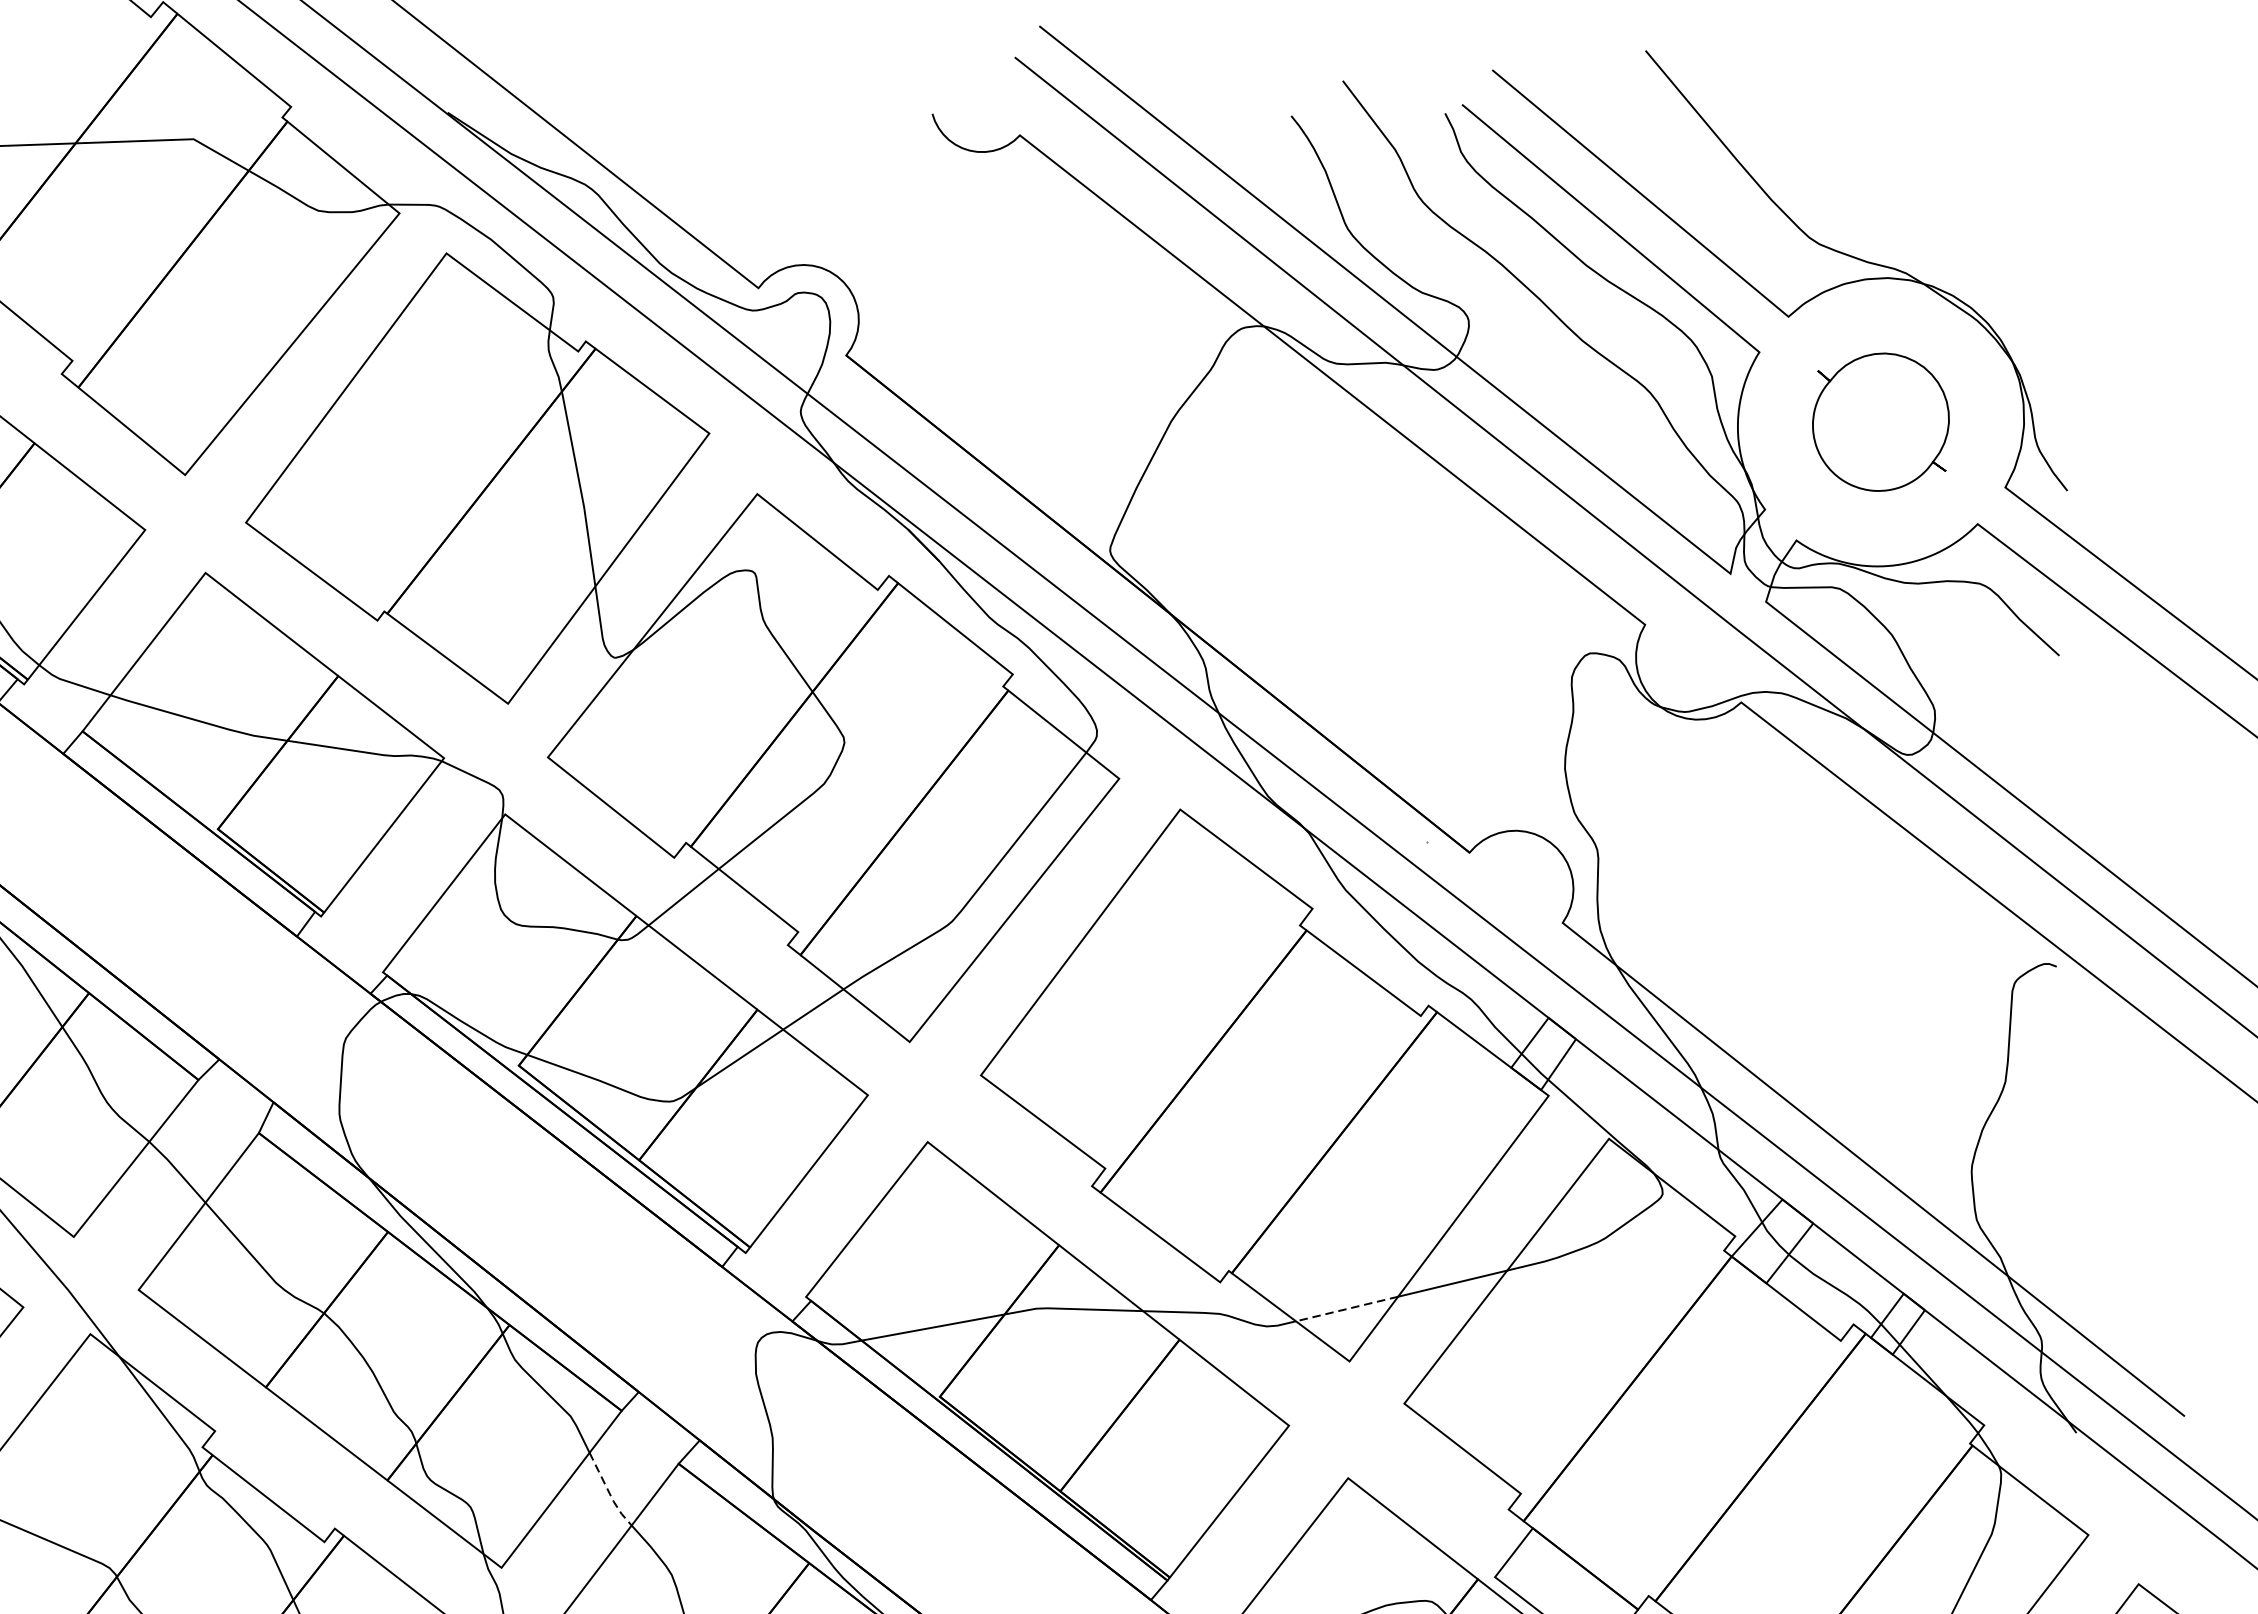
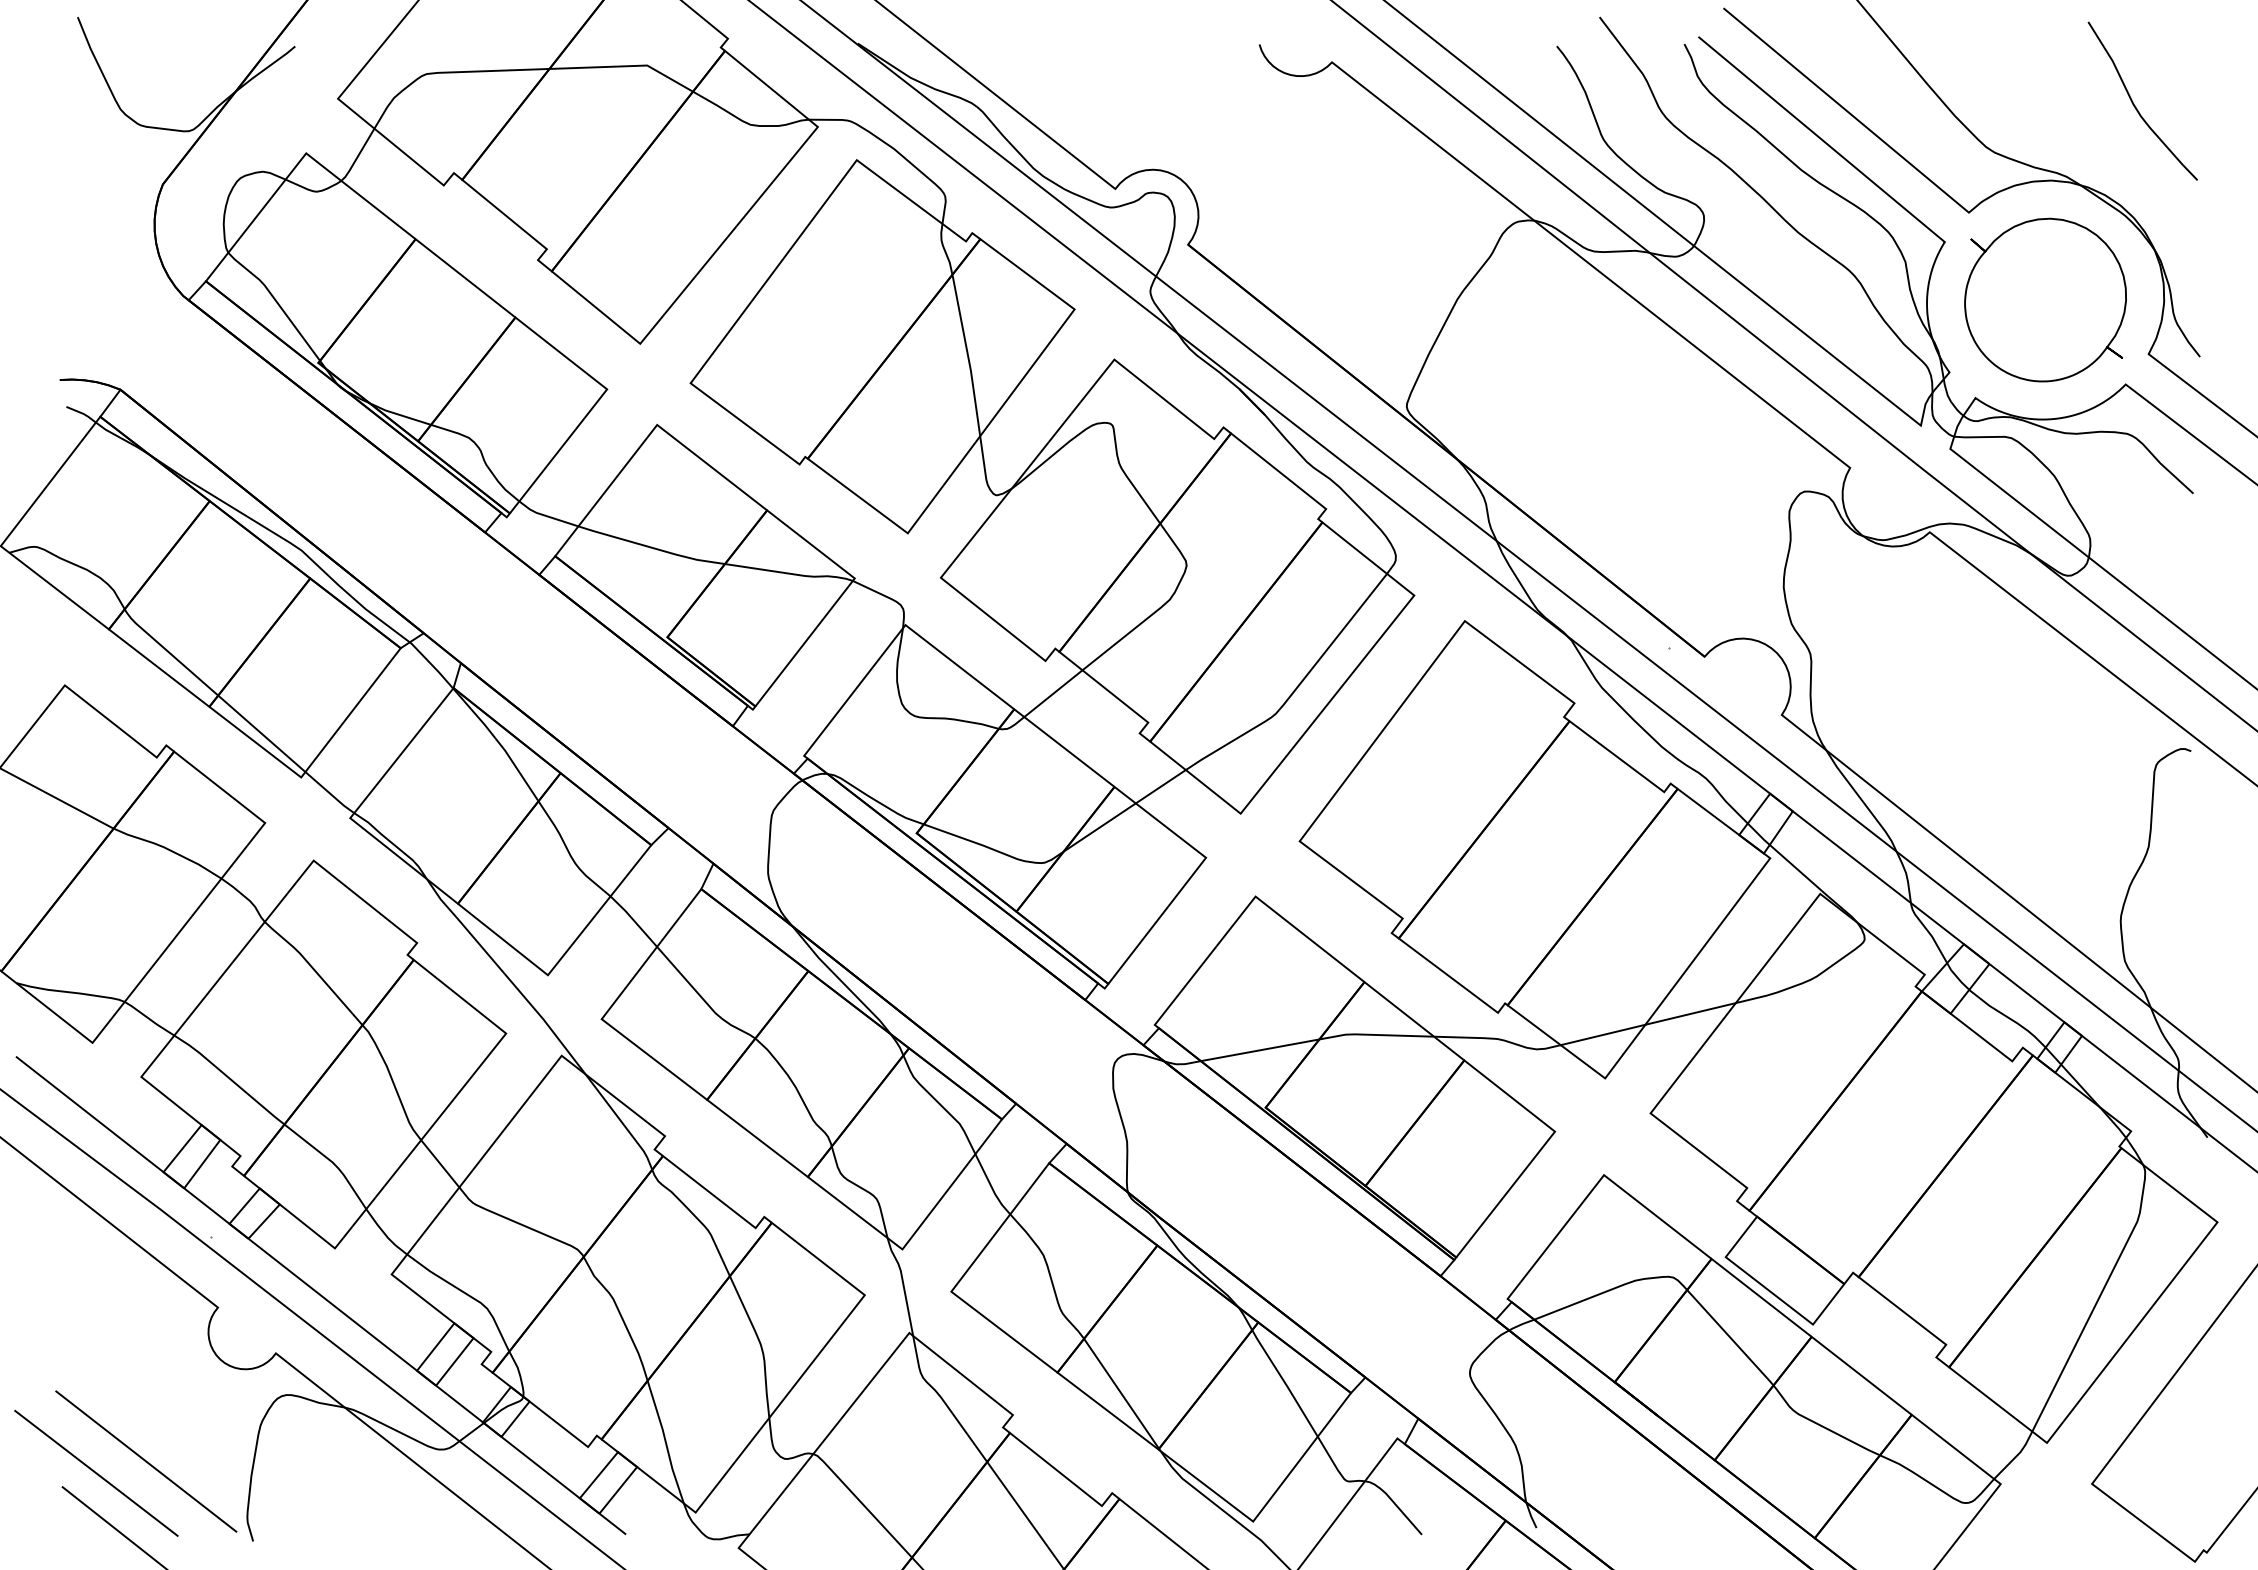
curve: (1989, 187) -> (2135, 105), added
part: (1880, 421) -> (2045, 299), size x1.43
line: (1347, 1308) -> (1603, 1034), dashed -> solid
line: (609, 1493) -> (991, 1187), dashed -> solid

